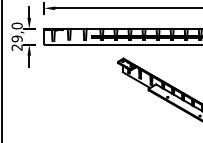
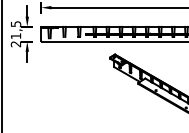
text: (16, 32) -> (15, 30), 29,0 -> 21,5

